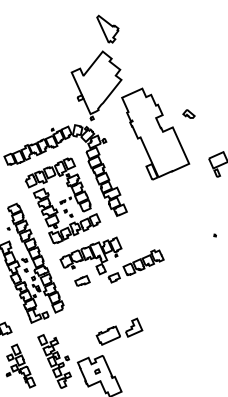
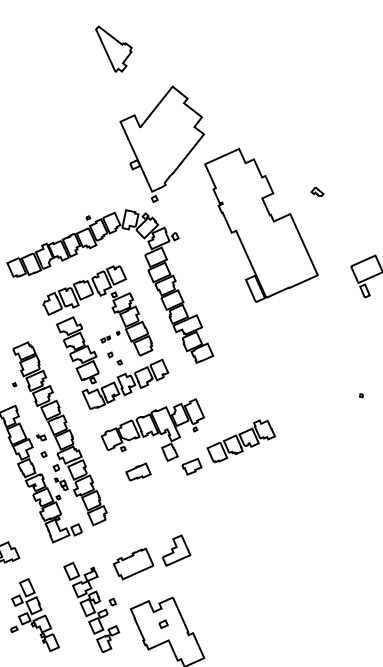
part: (107, 28) -> (113, 47), moved
part: (188, 114) -> (316, 192), size x0.62
part: (119, 331) -> (152, 556), moved

